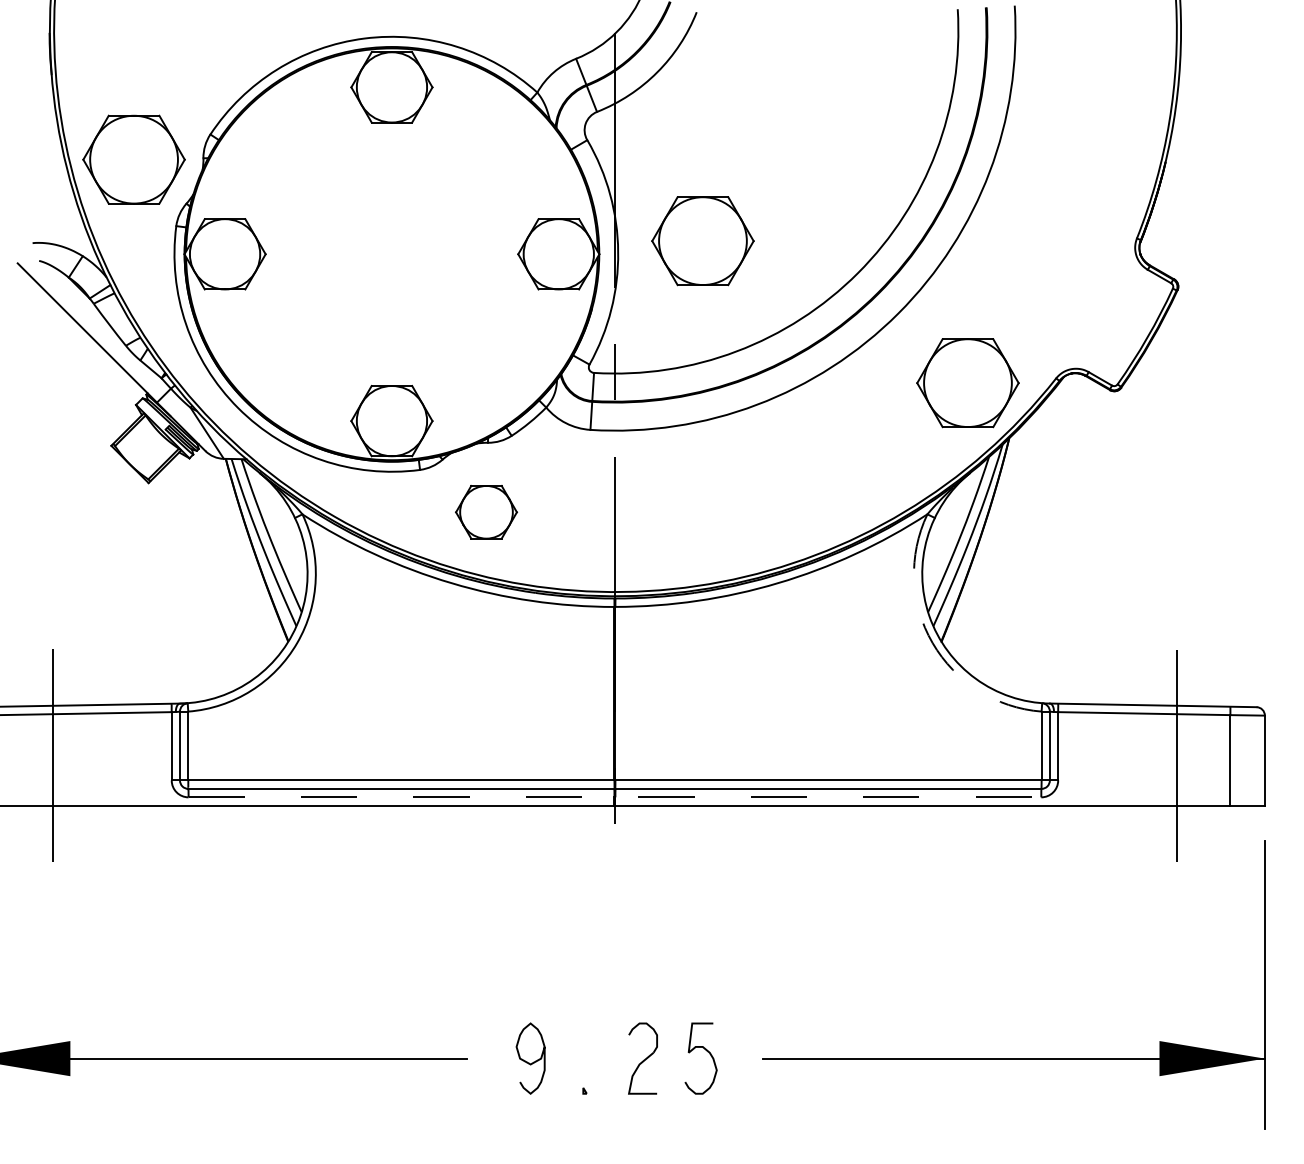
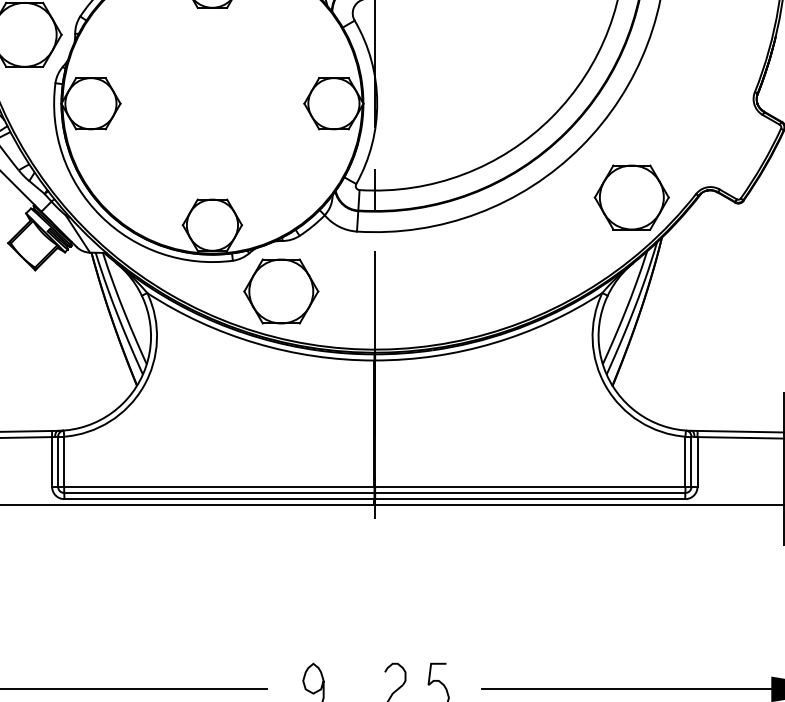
part: (702, 241) -> (438, 94), removed
part: (486, 512) -> (281, 291), size x1.67
arc: (932, 643) -> (606, 387), dashed -> solid
line: (615, 797) -> (375, 499), dashed -> solid

